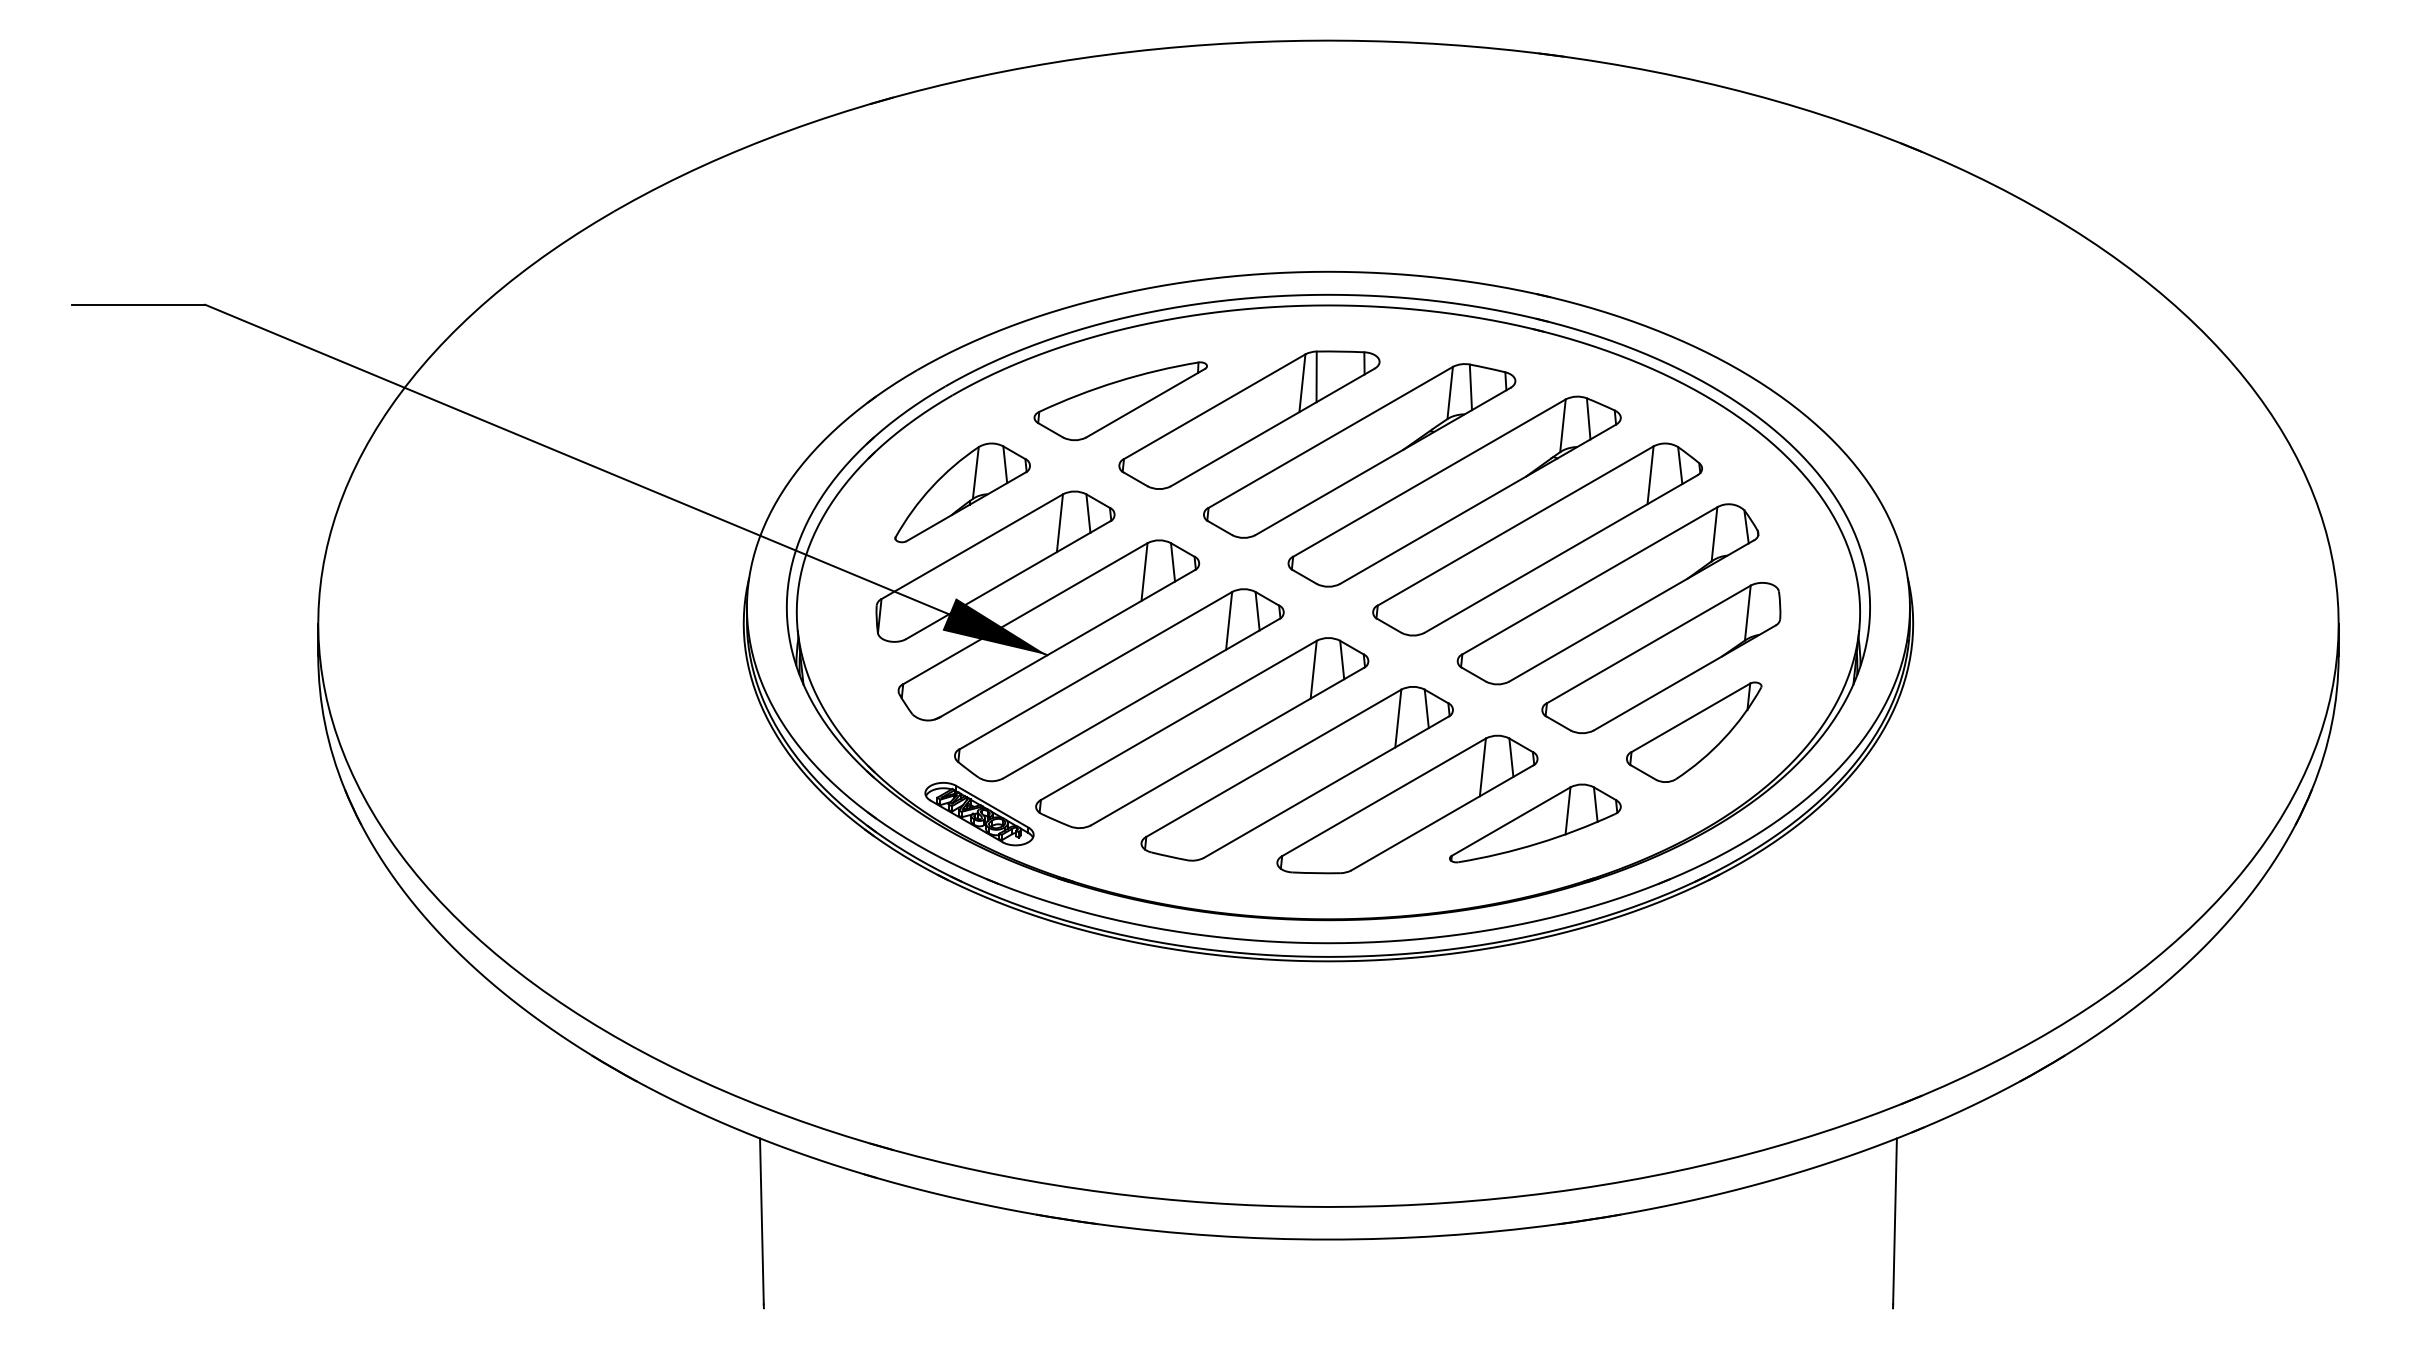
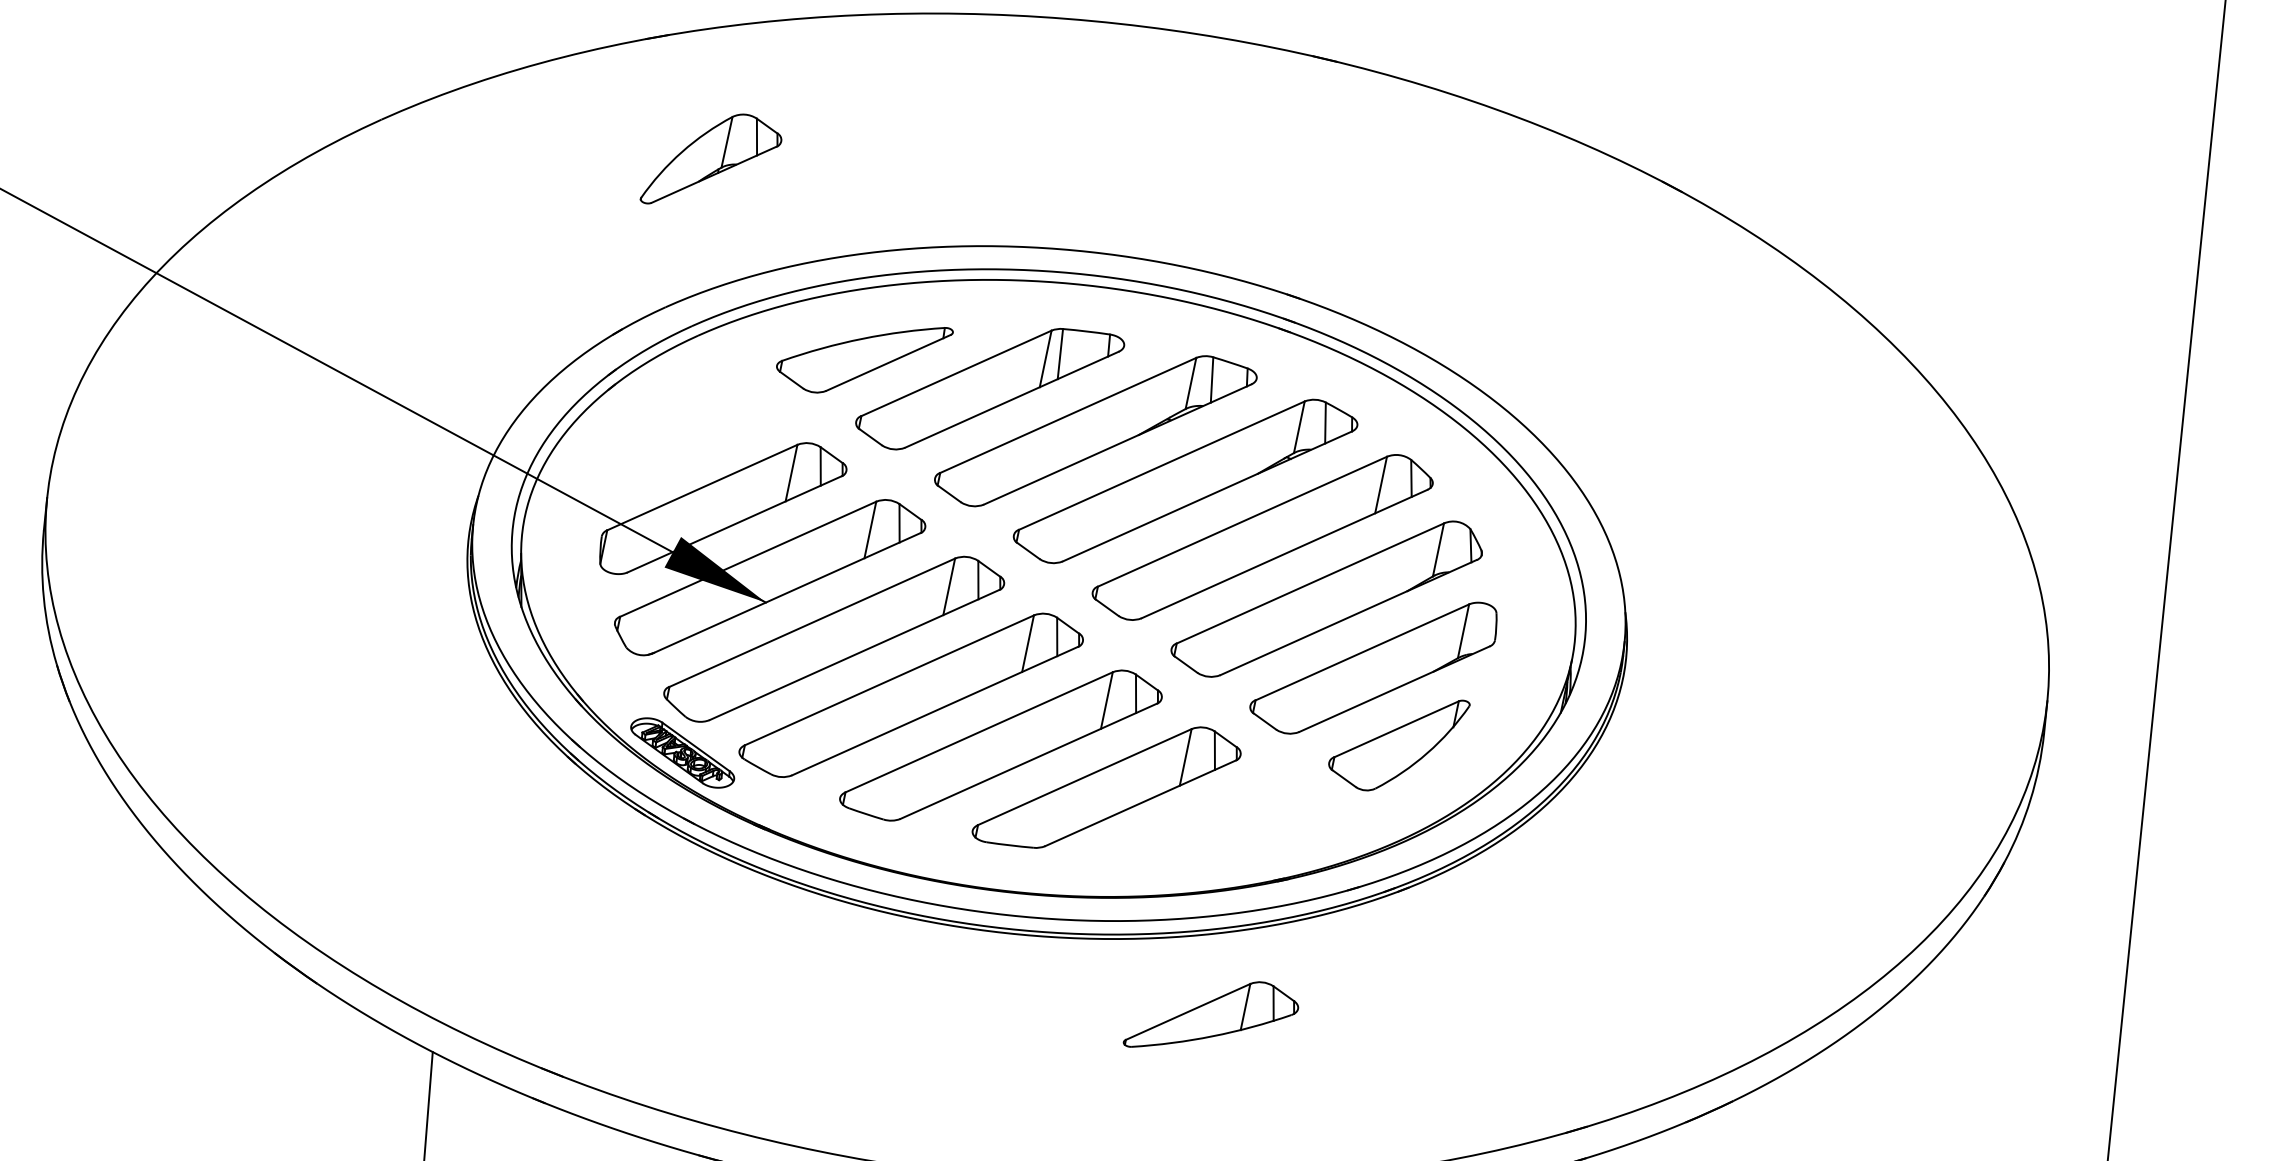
part: (962, 492) -> (711, 160), moved
part: (1535, 823) -> (1212, 1016), moved

